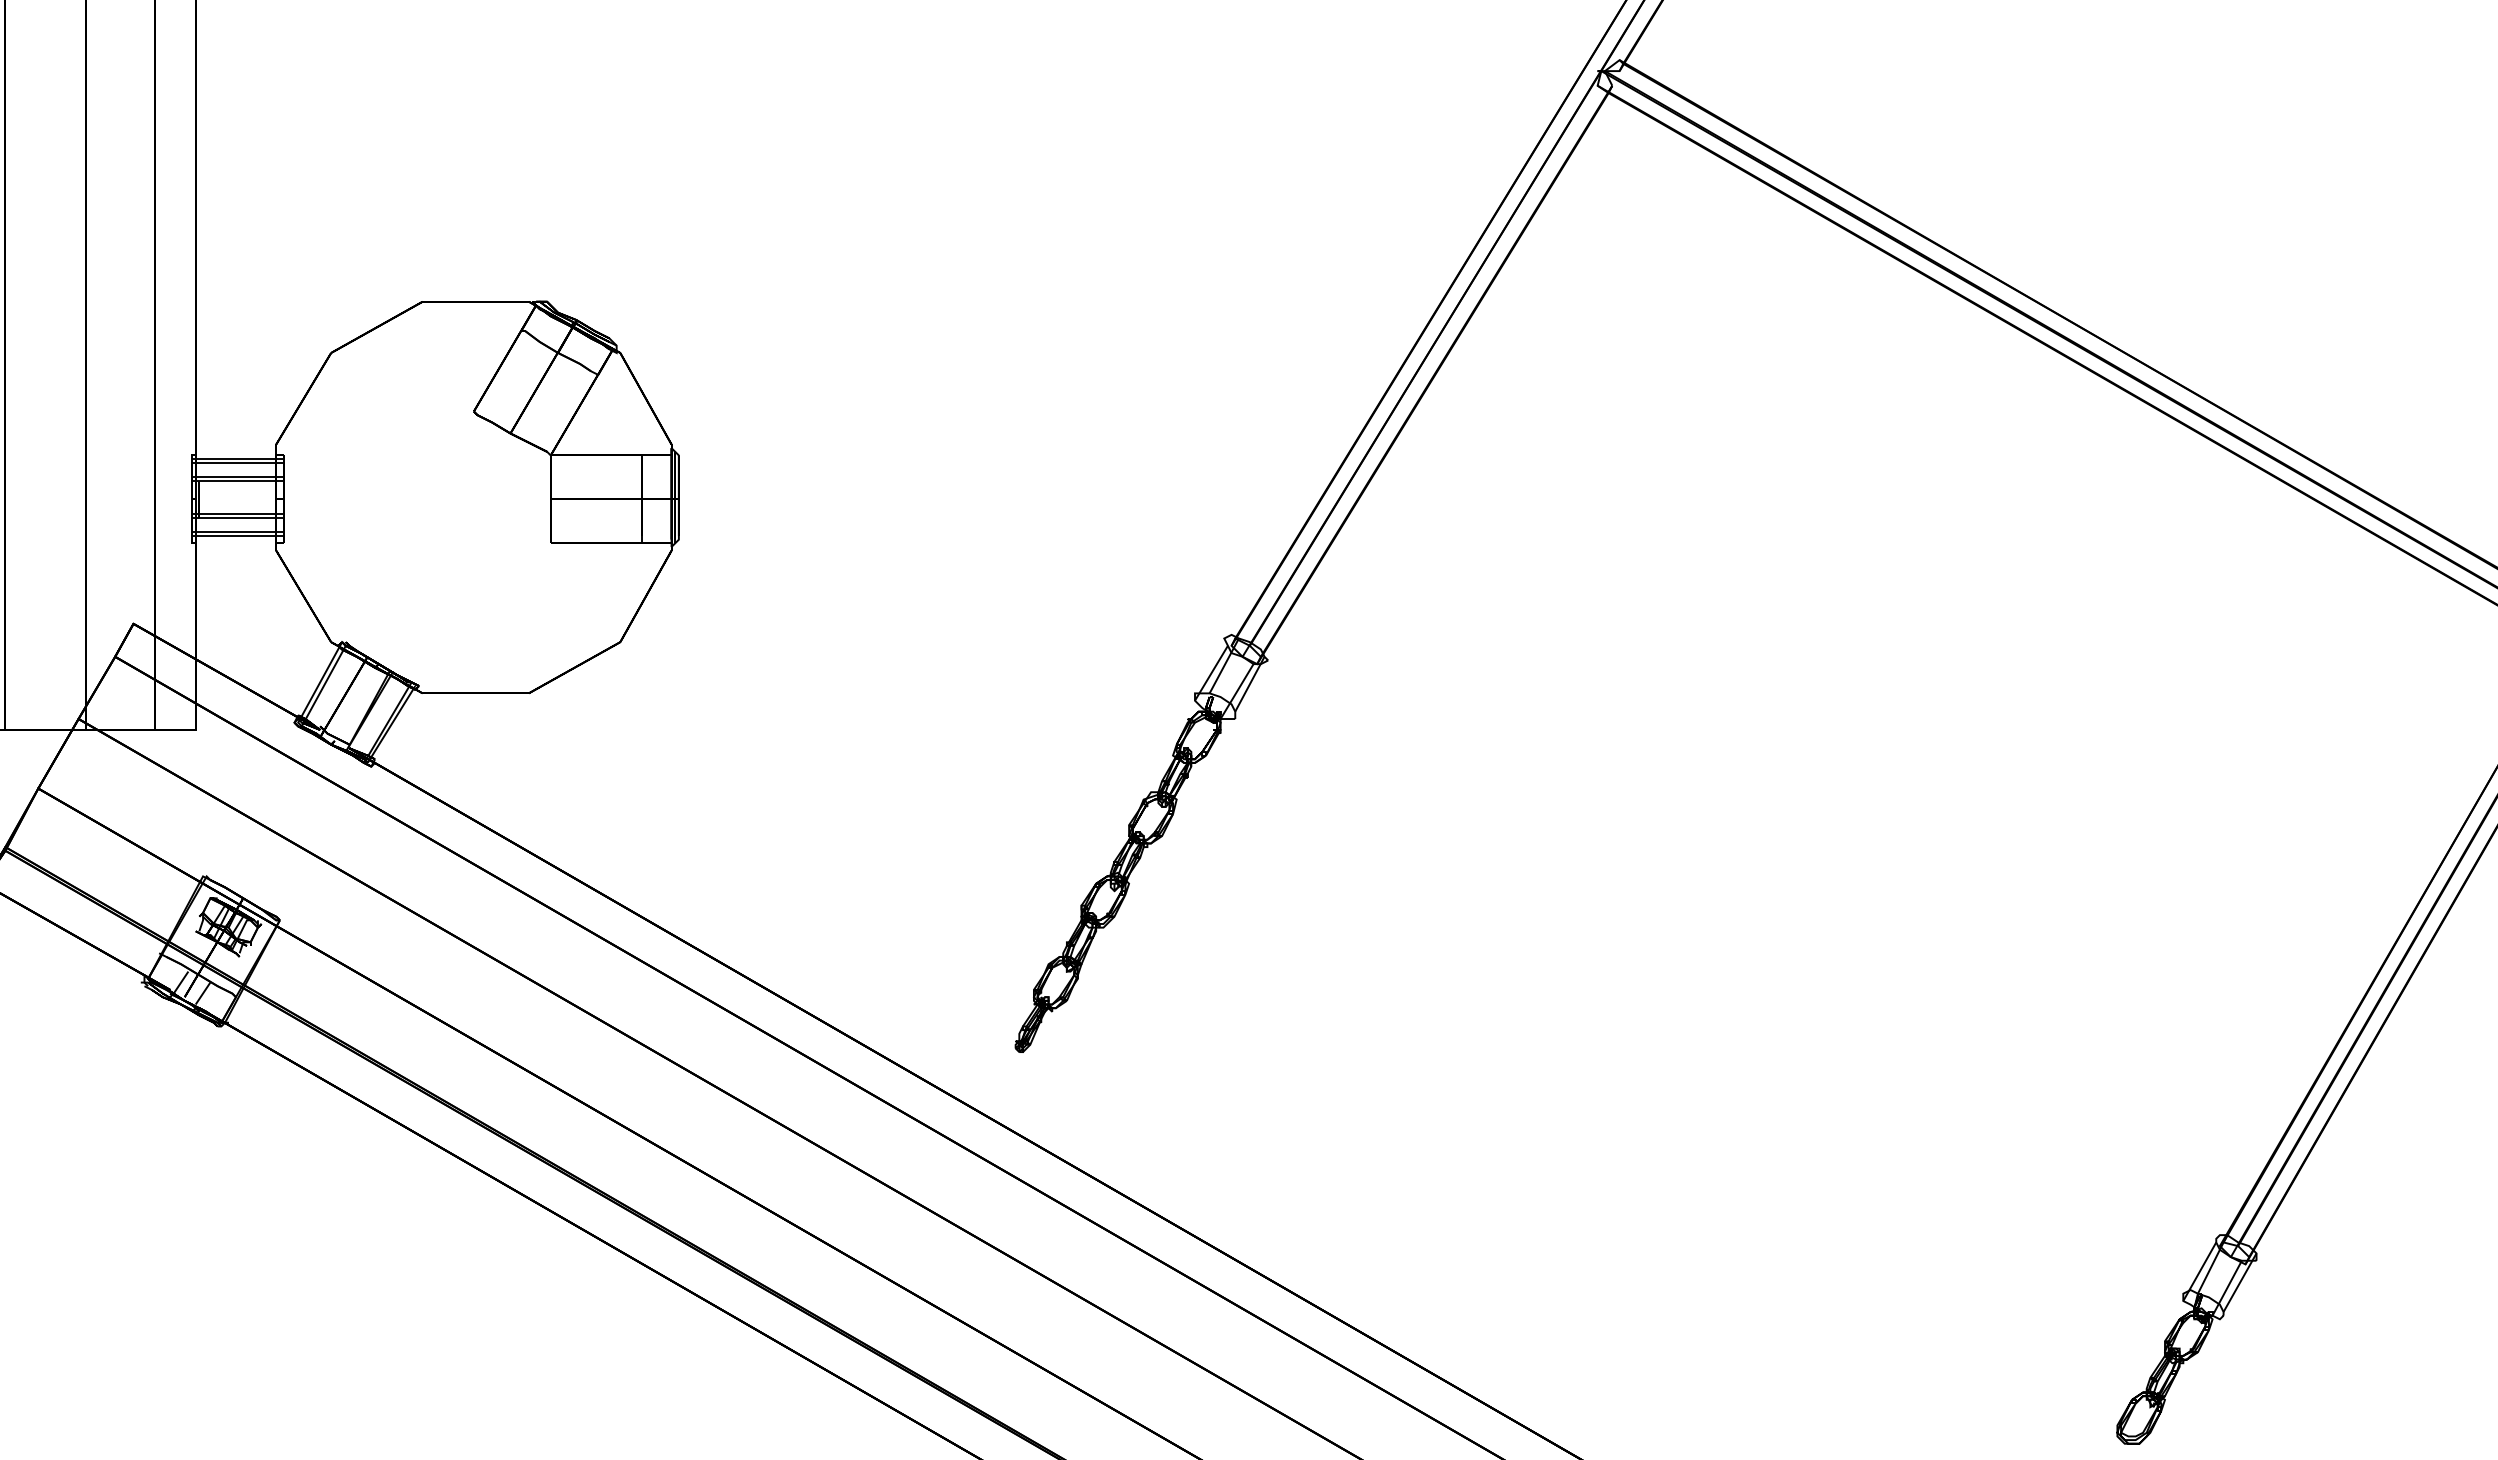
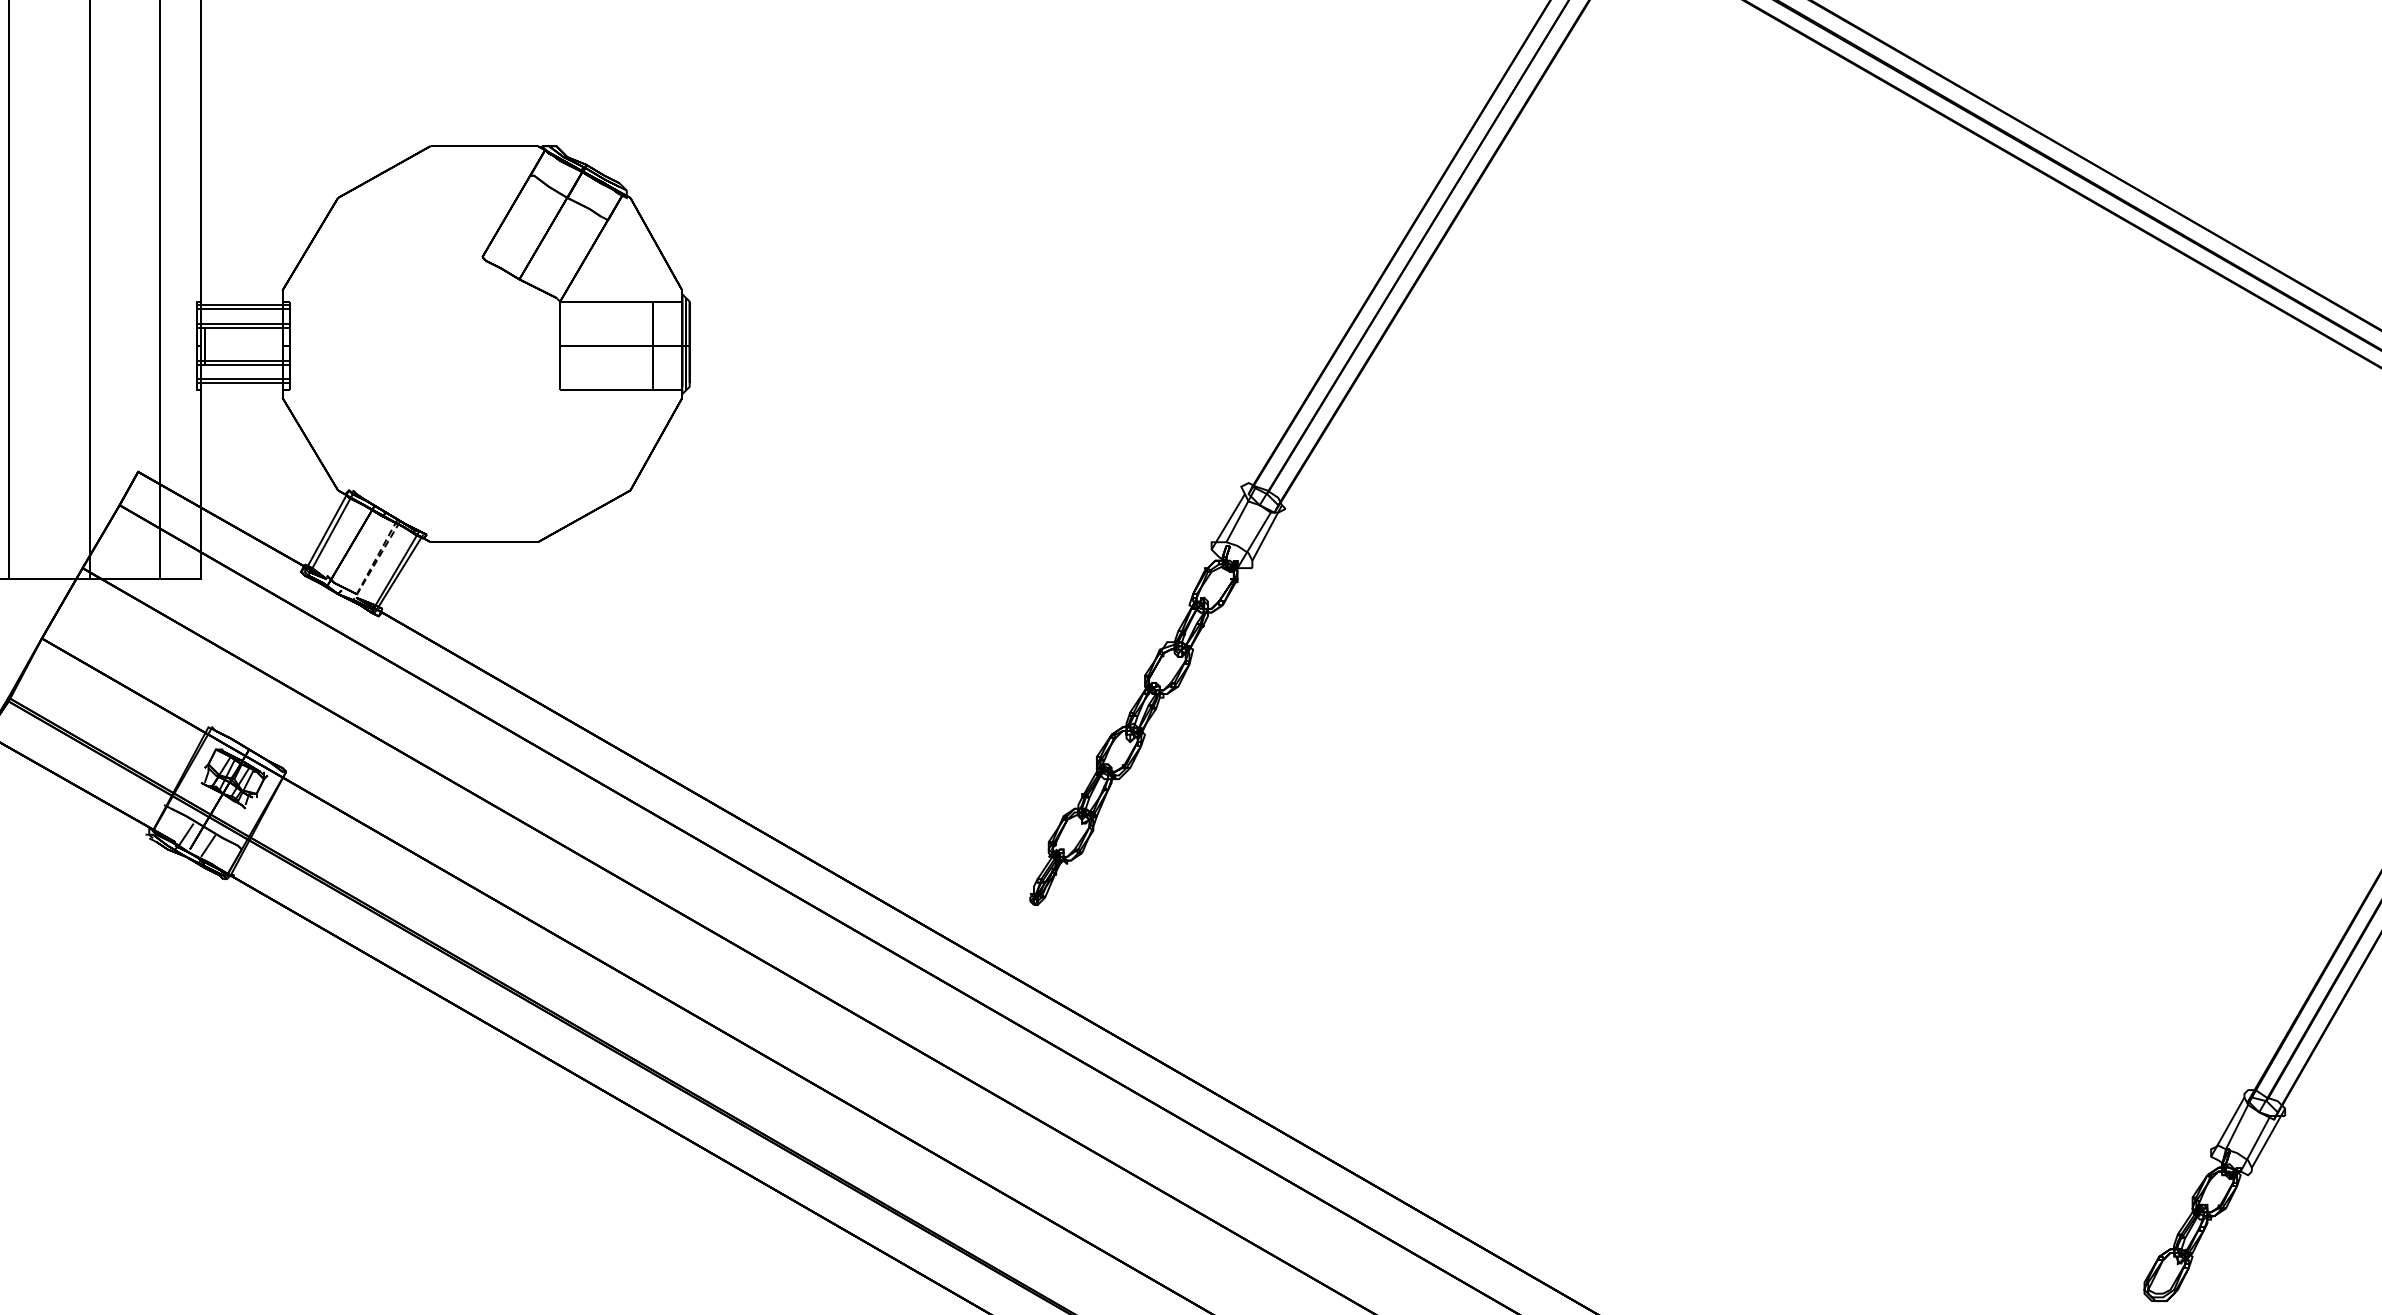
line: (346, 751) -> (353, 601), solid -> dashed

